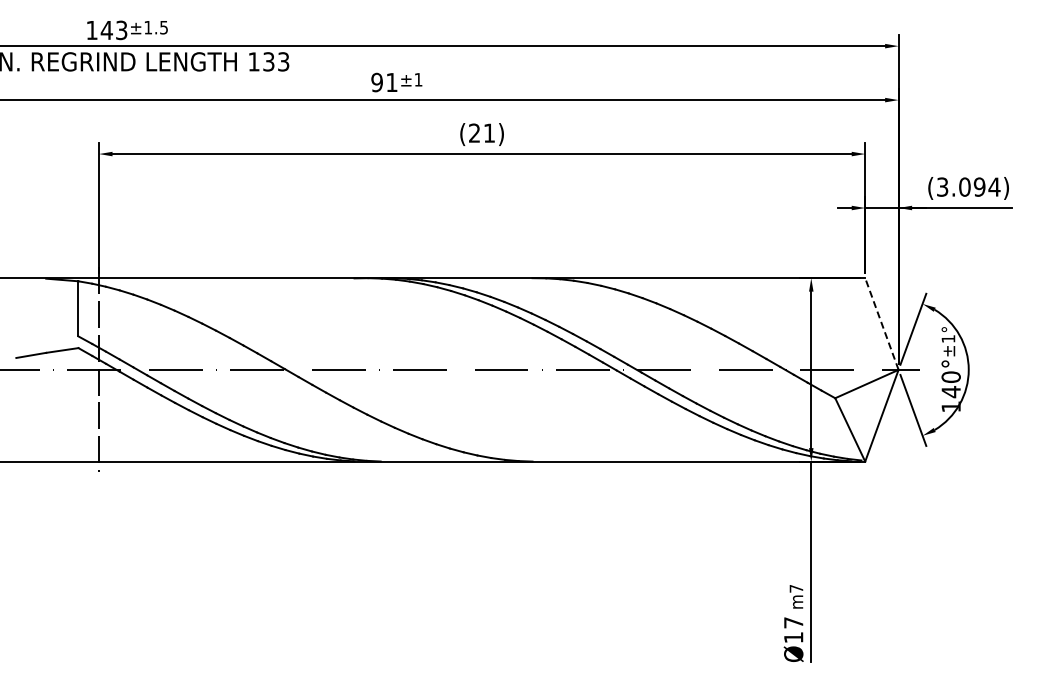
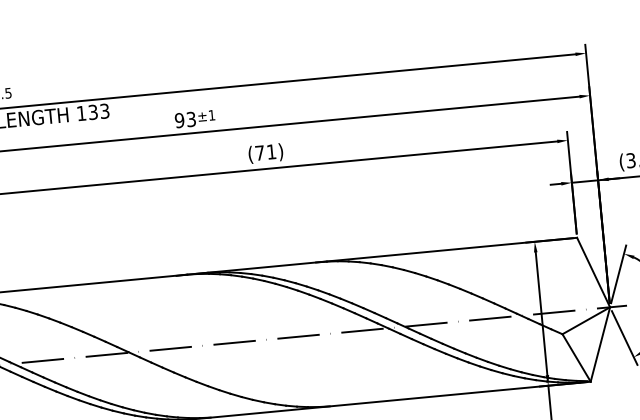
text: (391, 82) -> (190, 119), 91 -> 93
text: (474, 132) -> (259, 152), (21) -> (71)
line: (881, 324) -> (593, 272), dashed -> solid

